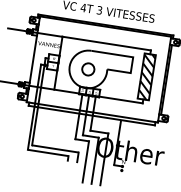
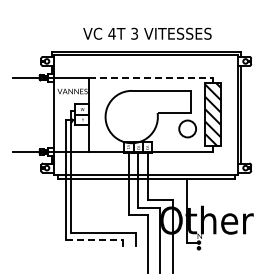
line: (106, 43) -> (151, 77), solid -> dashed
circle: (88, 69) -> (187, 128), moved
line: (48, 152) -> (94, 239), solid -> dashed

